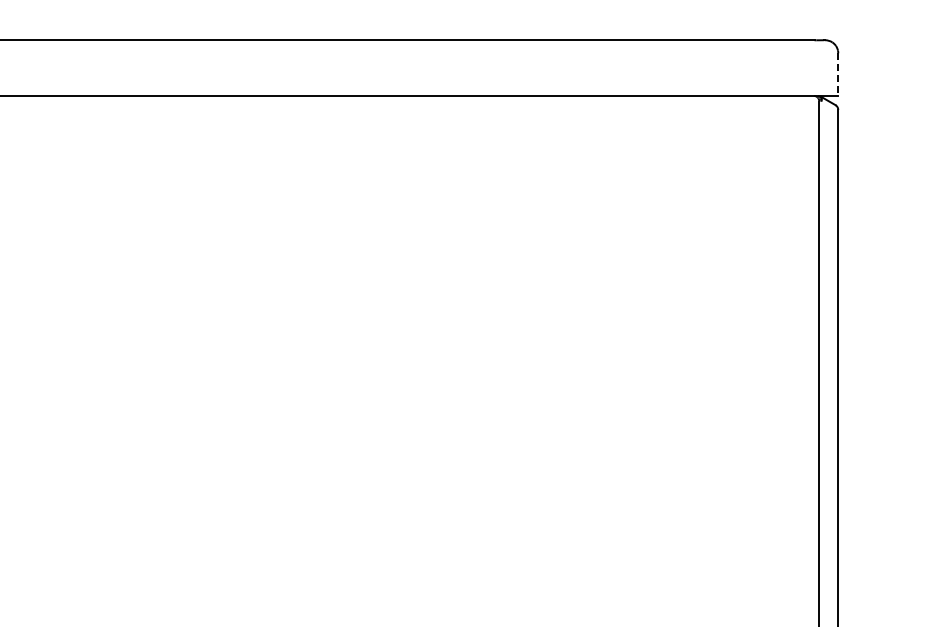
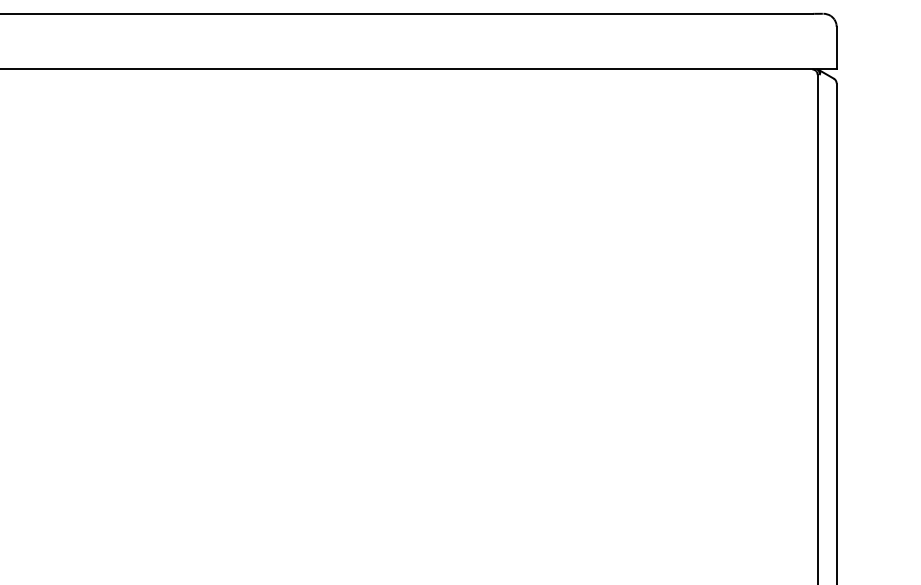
line: (838, 75) -> (836, 49), dashed -> solid

